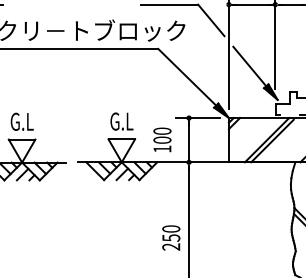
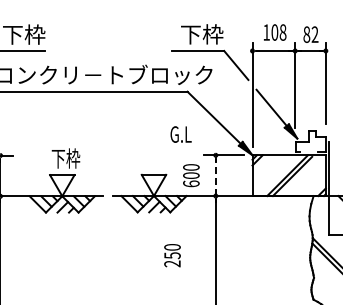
text: (25, 121) -> (65, 158), G.L -> 下枠
text: (121, 121) -> (180, 134), moved
line: (188, 142) -> (215, 177), solid -> dashed
text: (162, 148) -> (191, 183), 100 -> 600
text: (171, 237) -> (172, 255), moved

